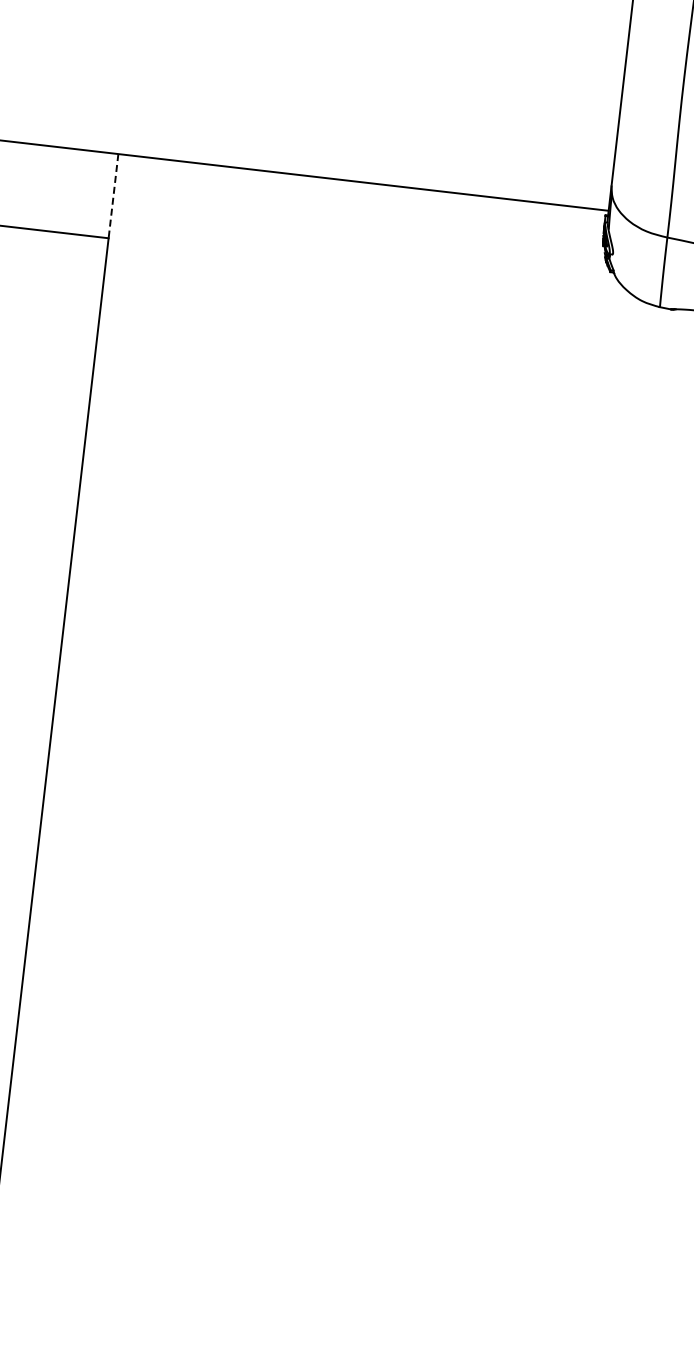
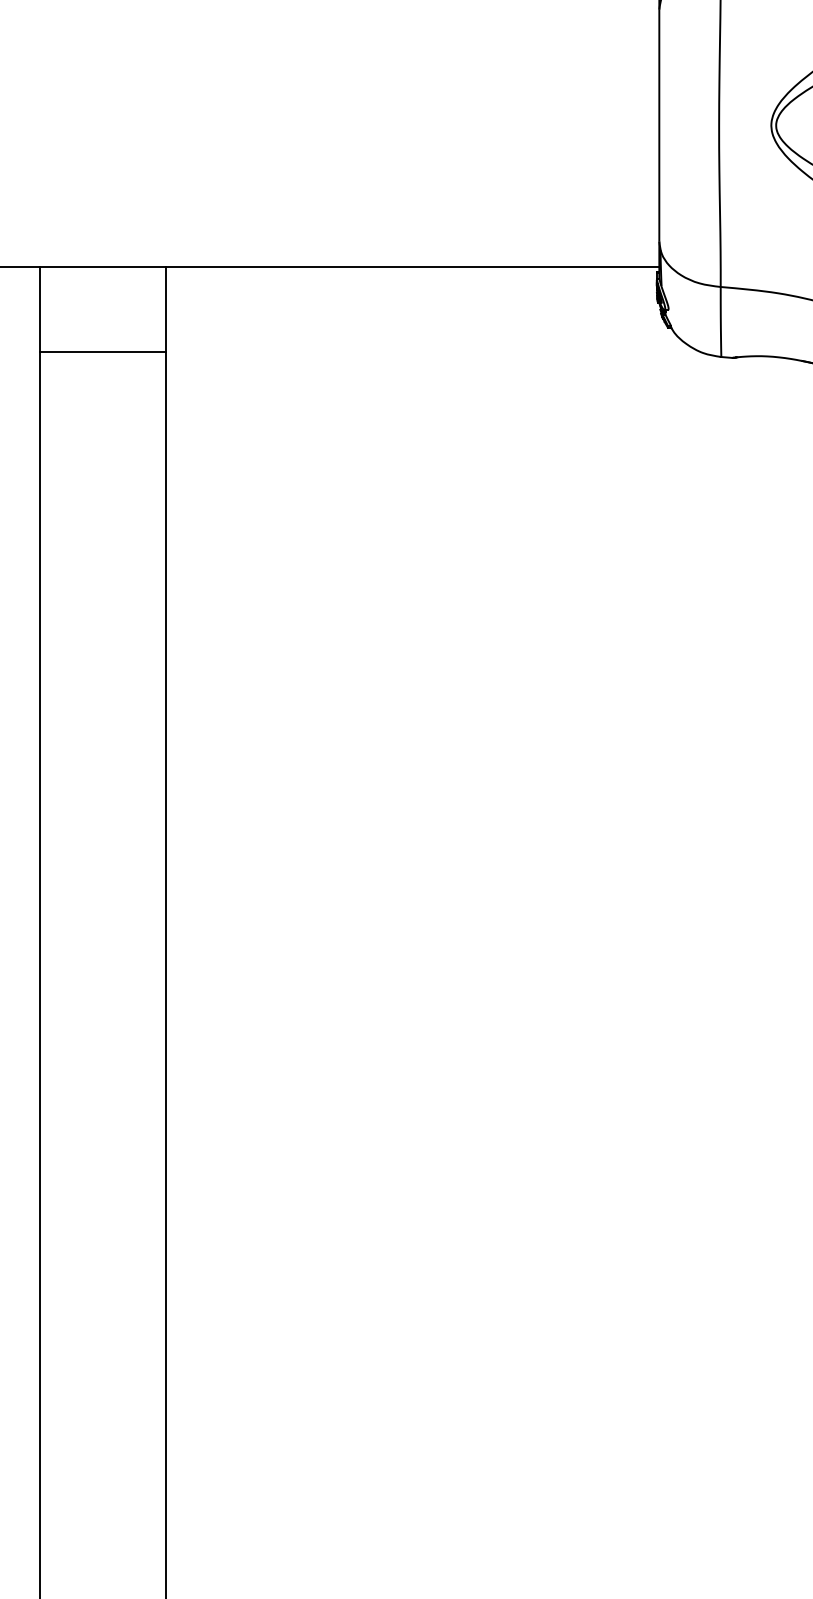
line: (113, 197) -> (165, 310), dashed -> solid

